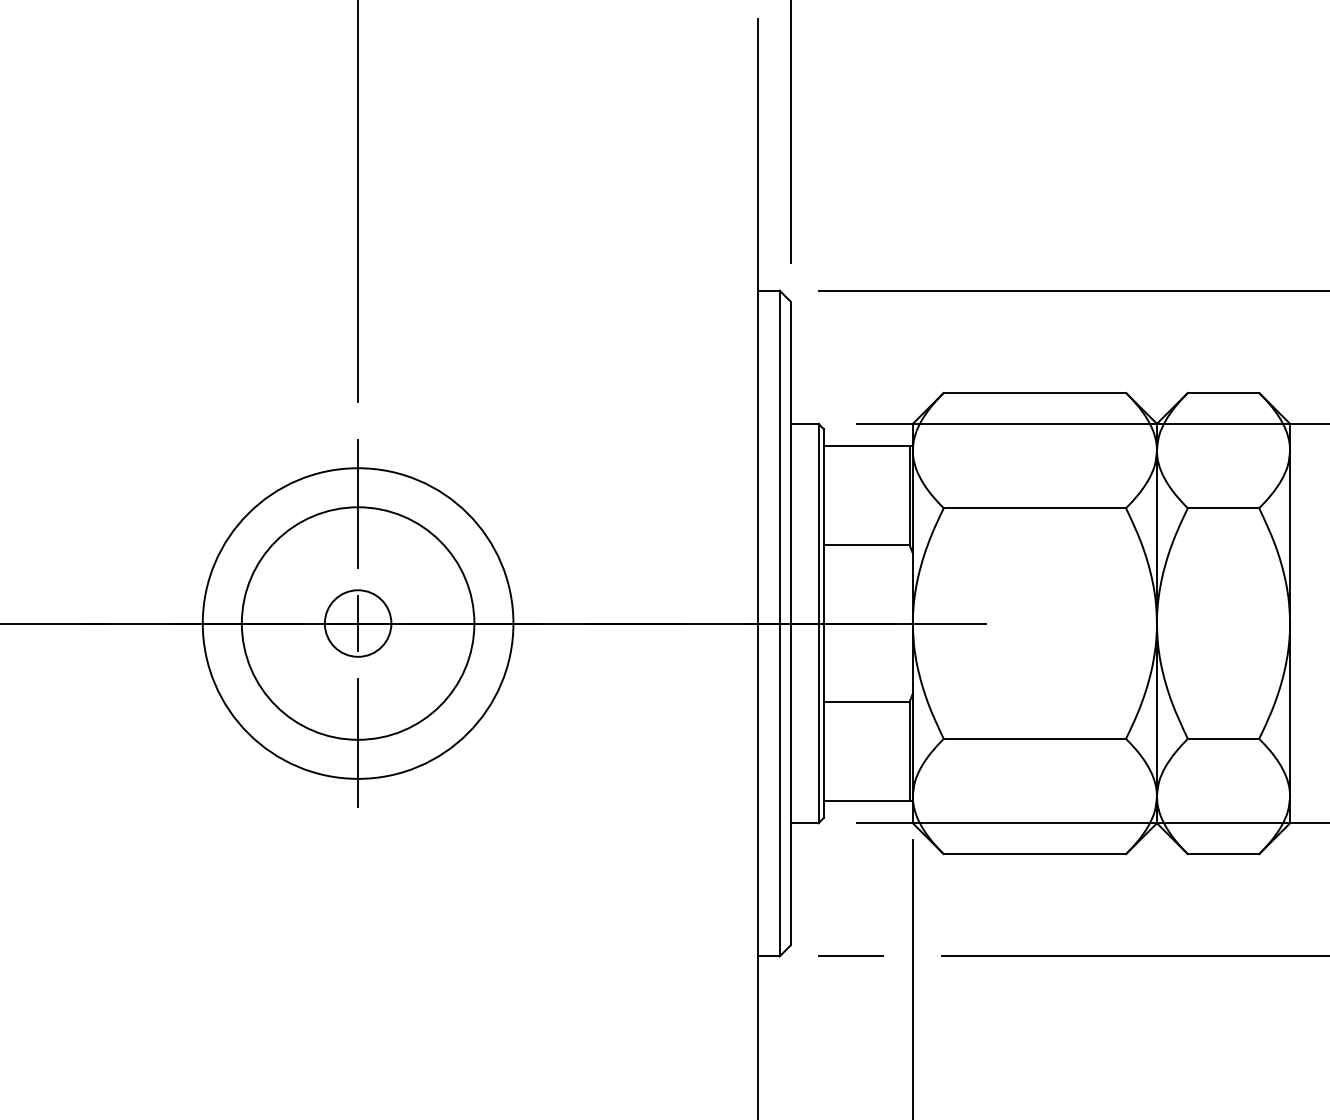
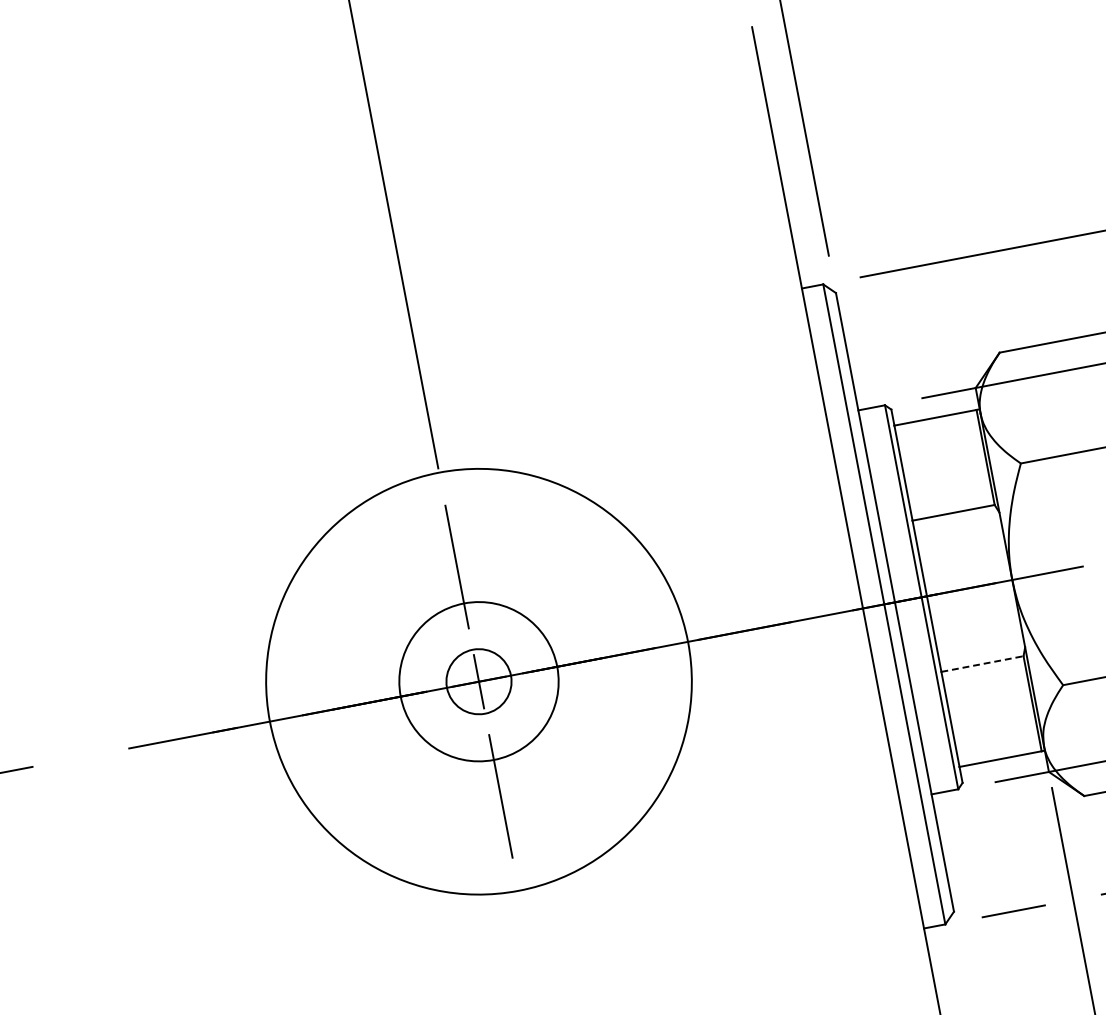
circle: (357, 623) -> (478, 681), size x0.7
circle: (357, 623) -> (478, 681), size x1.4
line: (866, 702) -> (982, 664), solid -> dashed

